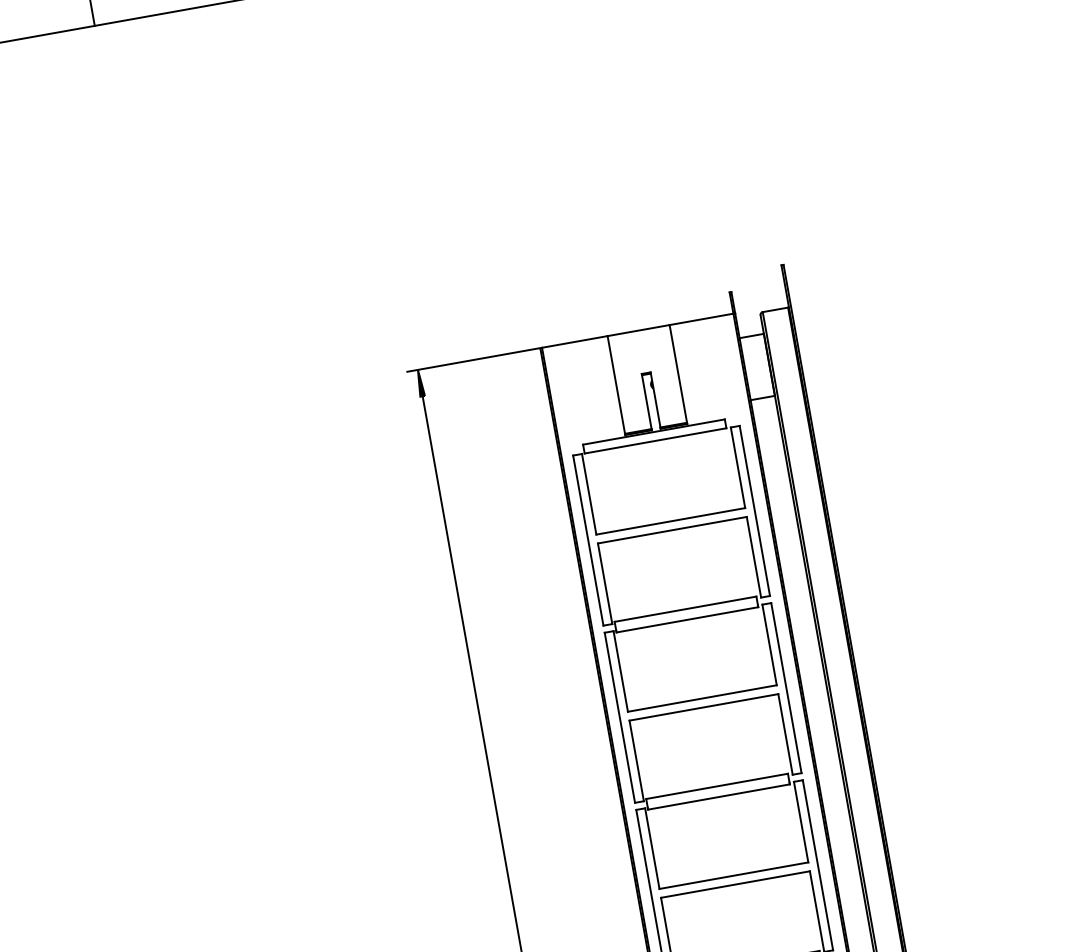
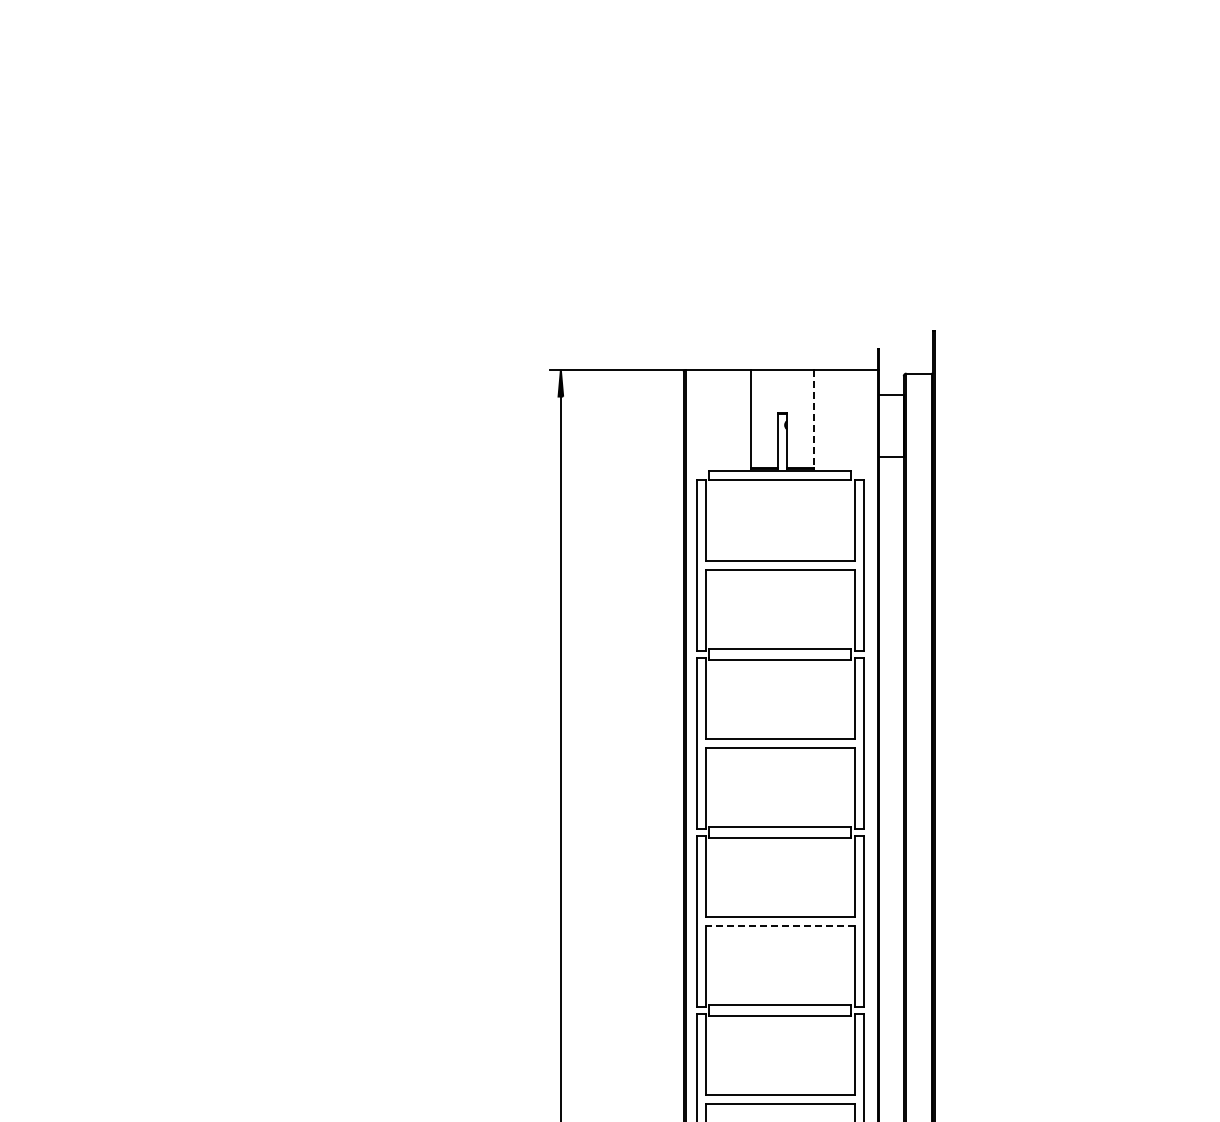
line: (678, 374) -> (813, 419), solid -> dashed
line: (735, 884) -> (780, 925), solid -> dashed

